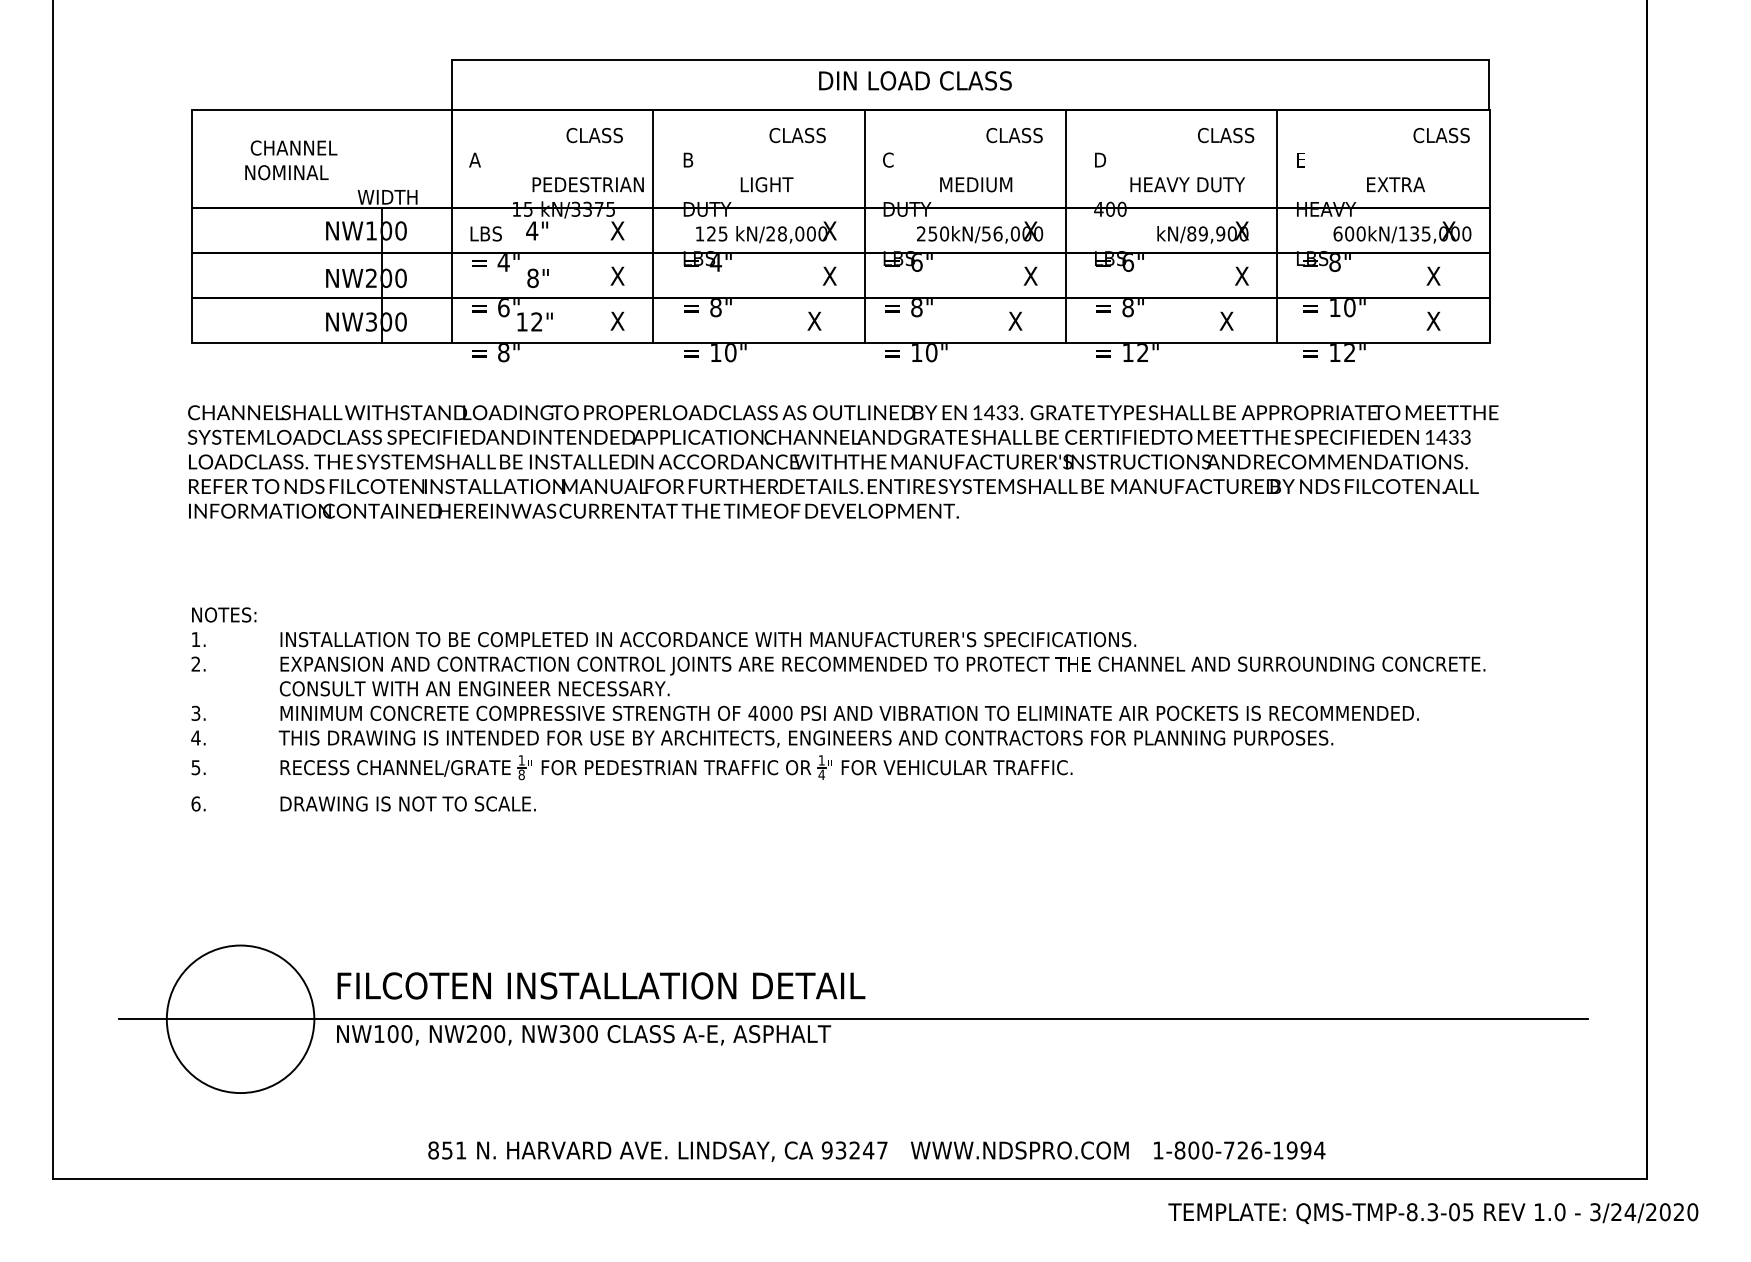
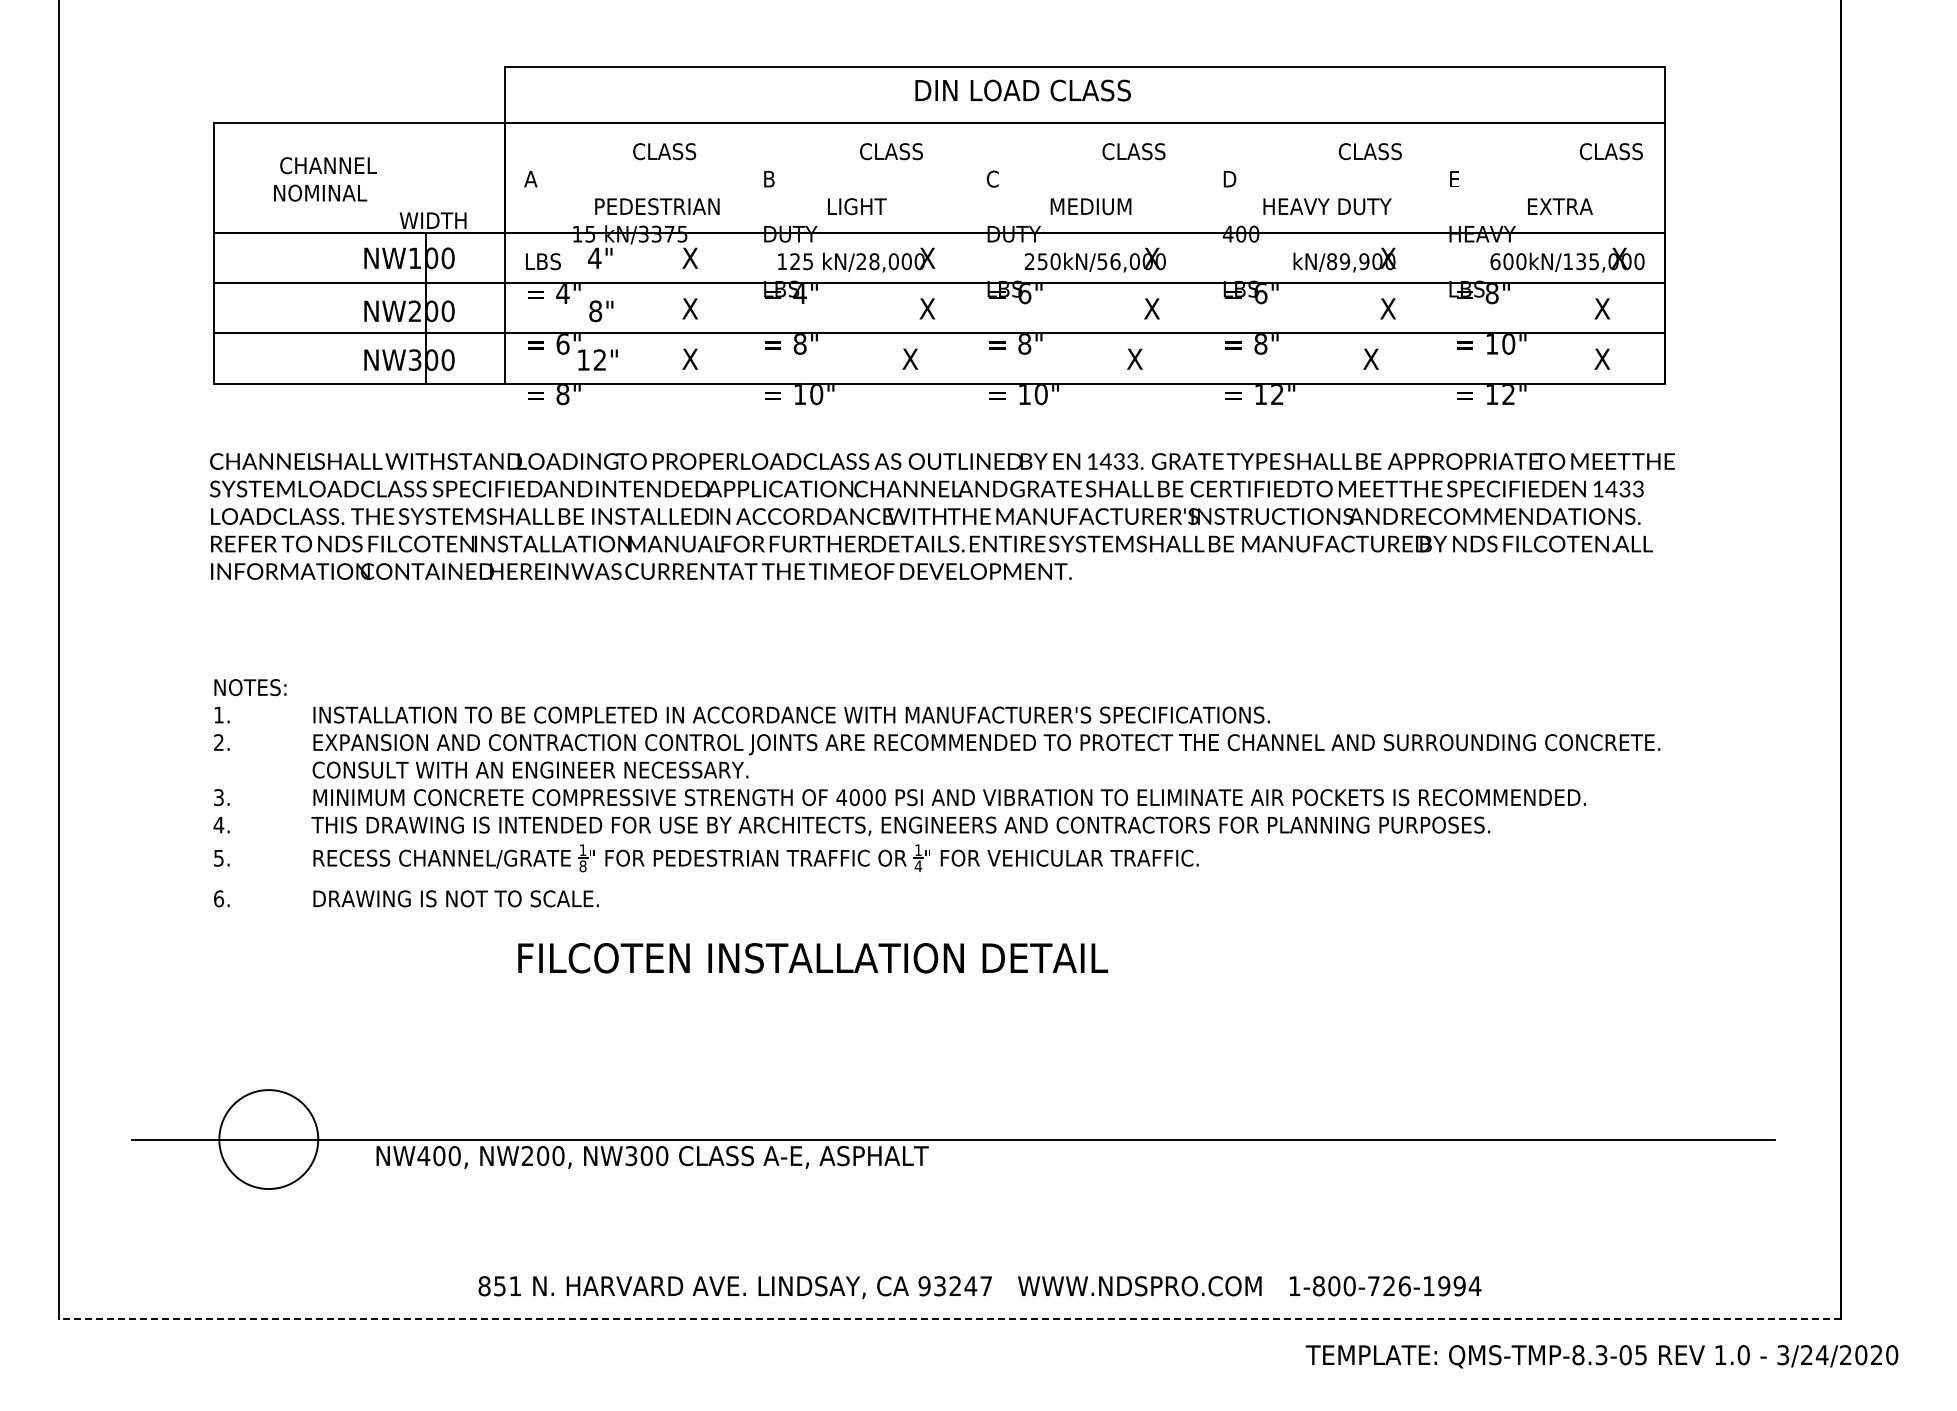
line: (652, 225) -> (729, 252), removed
line: (865, 225) -> (967, 252), removed
line: (1066, 225) -> (1191, 252), removed
line: (1277, 225) -> (1427, 252), removed
text: (601, 986) -> (813, 958), moved
circle: (240, 1019) -> (268, 1139), size x0.6
text: (378, 1033) -> (423, 1155), NW100, -> NW400,
line: (849, 1179) -> (949, 1318), solid -> dashed

